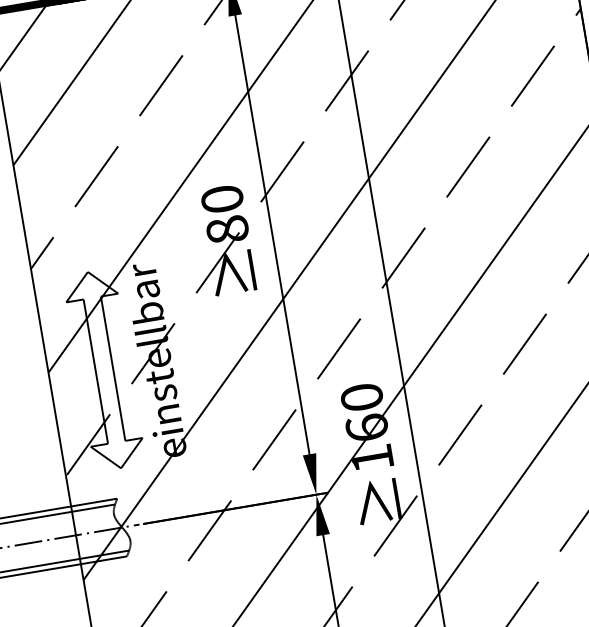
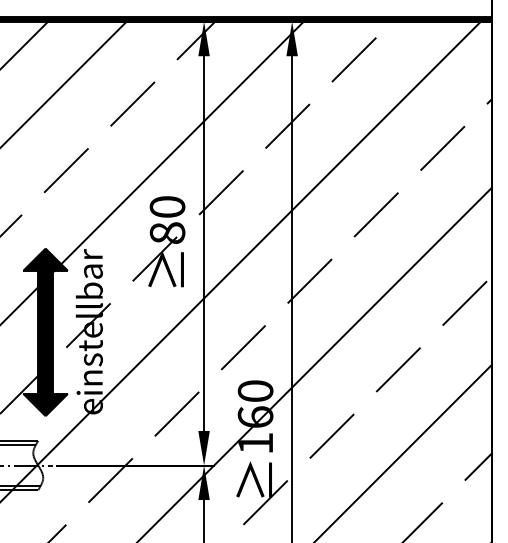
fill: (104, 370) -> (45, 332), added

